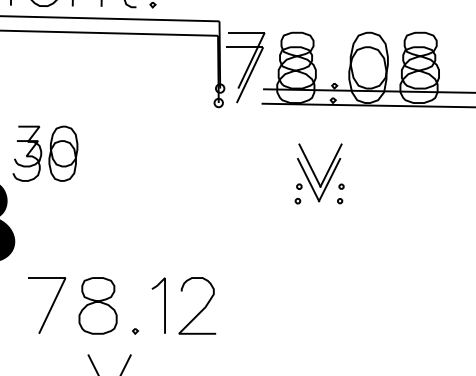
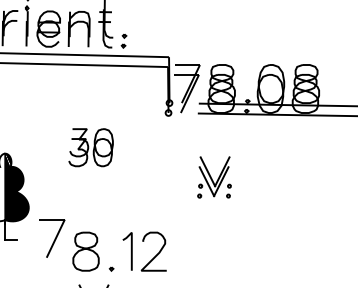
part: (44, 153) -> (90, 147), moved
part: (319, 173) -> (214, 177), moved
part: (47, 305) -> (52, 238), moved

